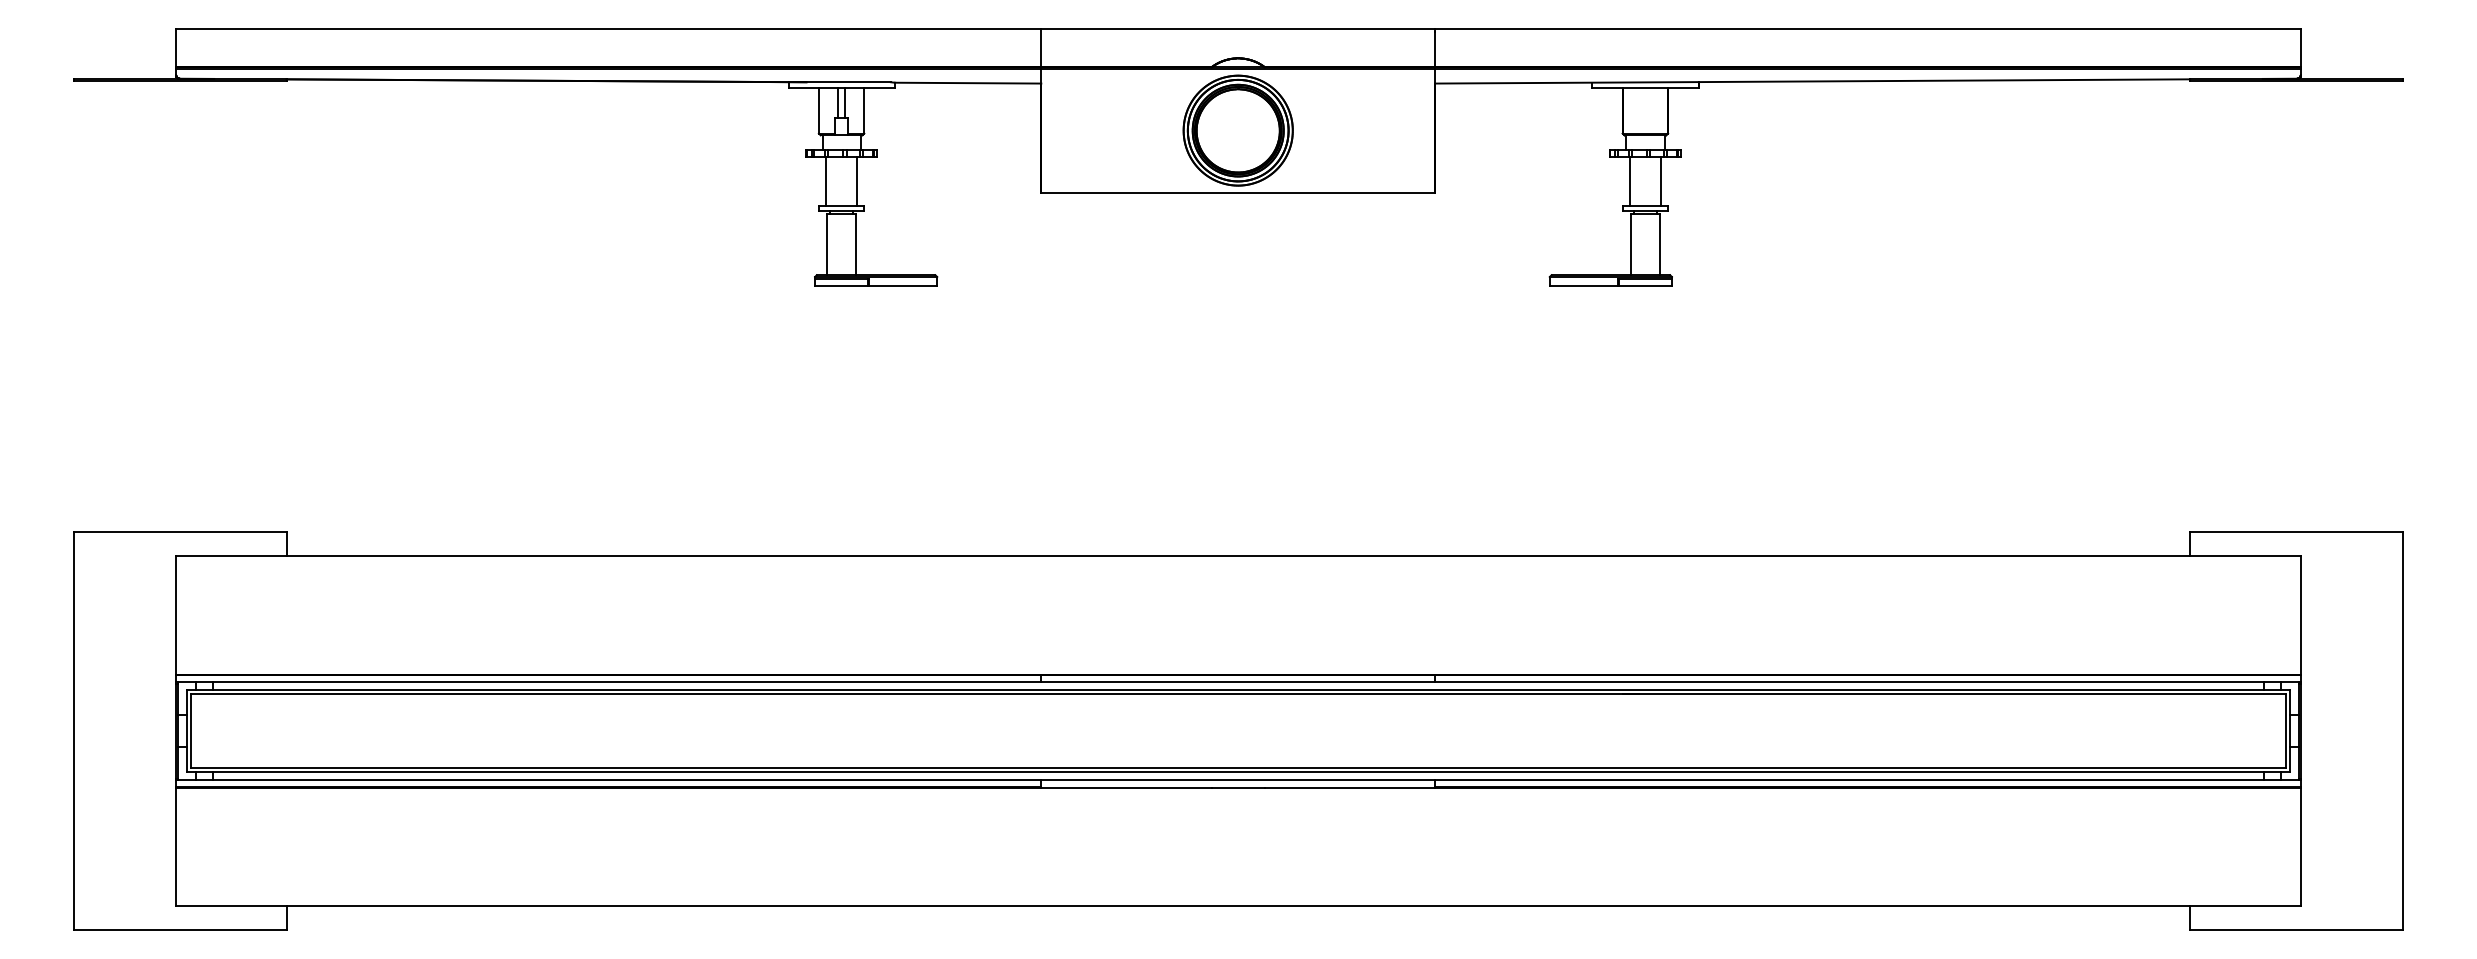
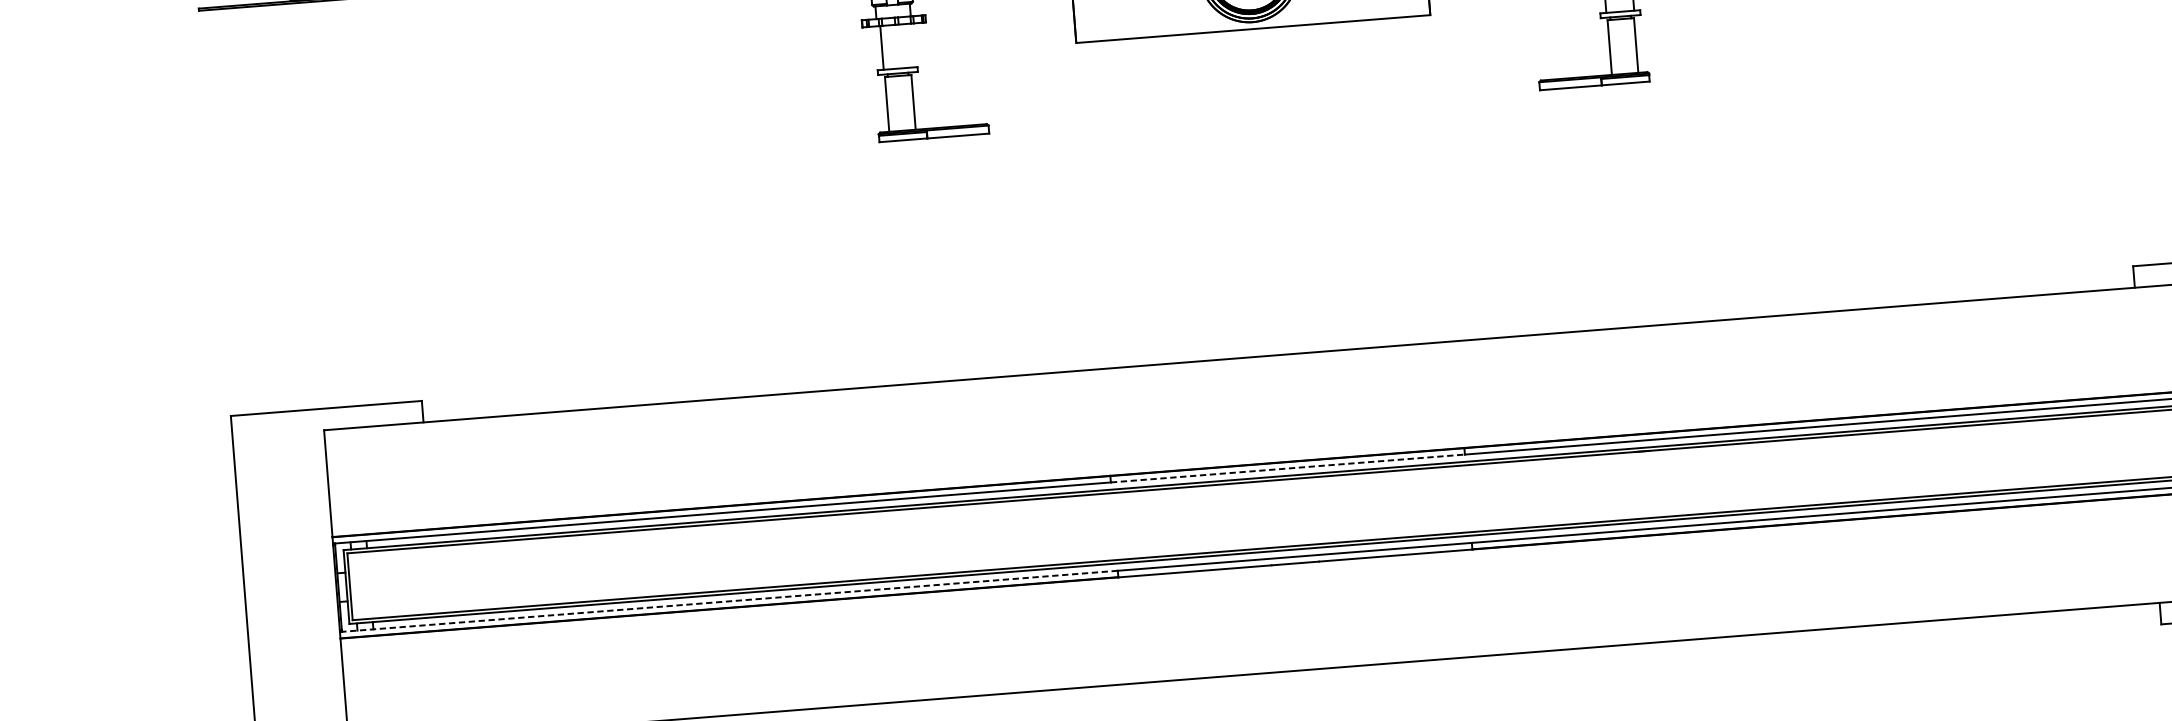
line: (857, 181) -> (910, 45), removed
line: (1238, 682) -> (1288, 468), solid -> dashed
line: (609, 780) -> (729, 601), solid -> dashed

